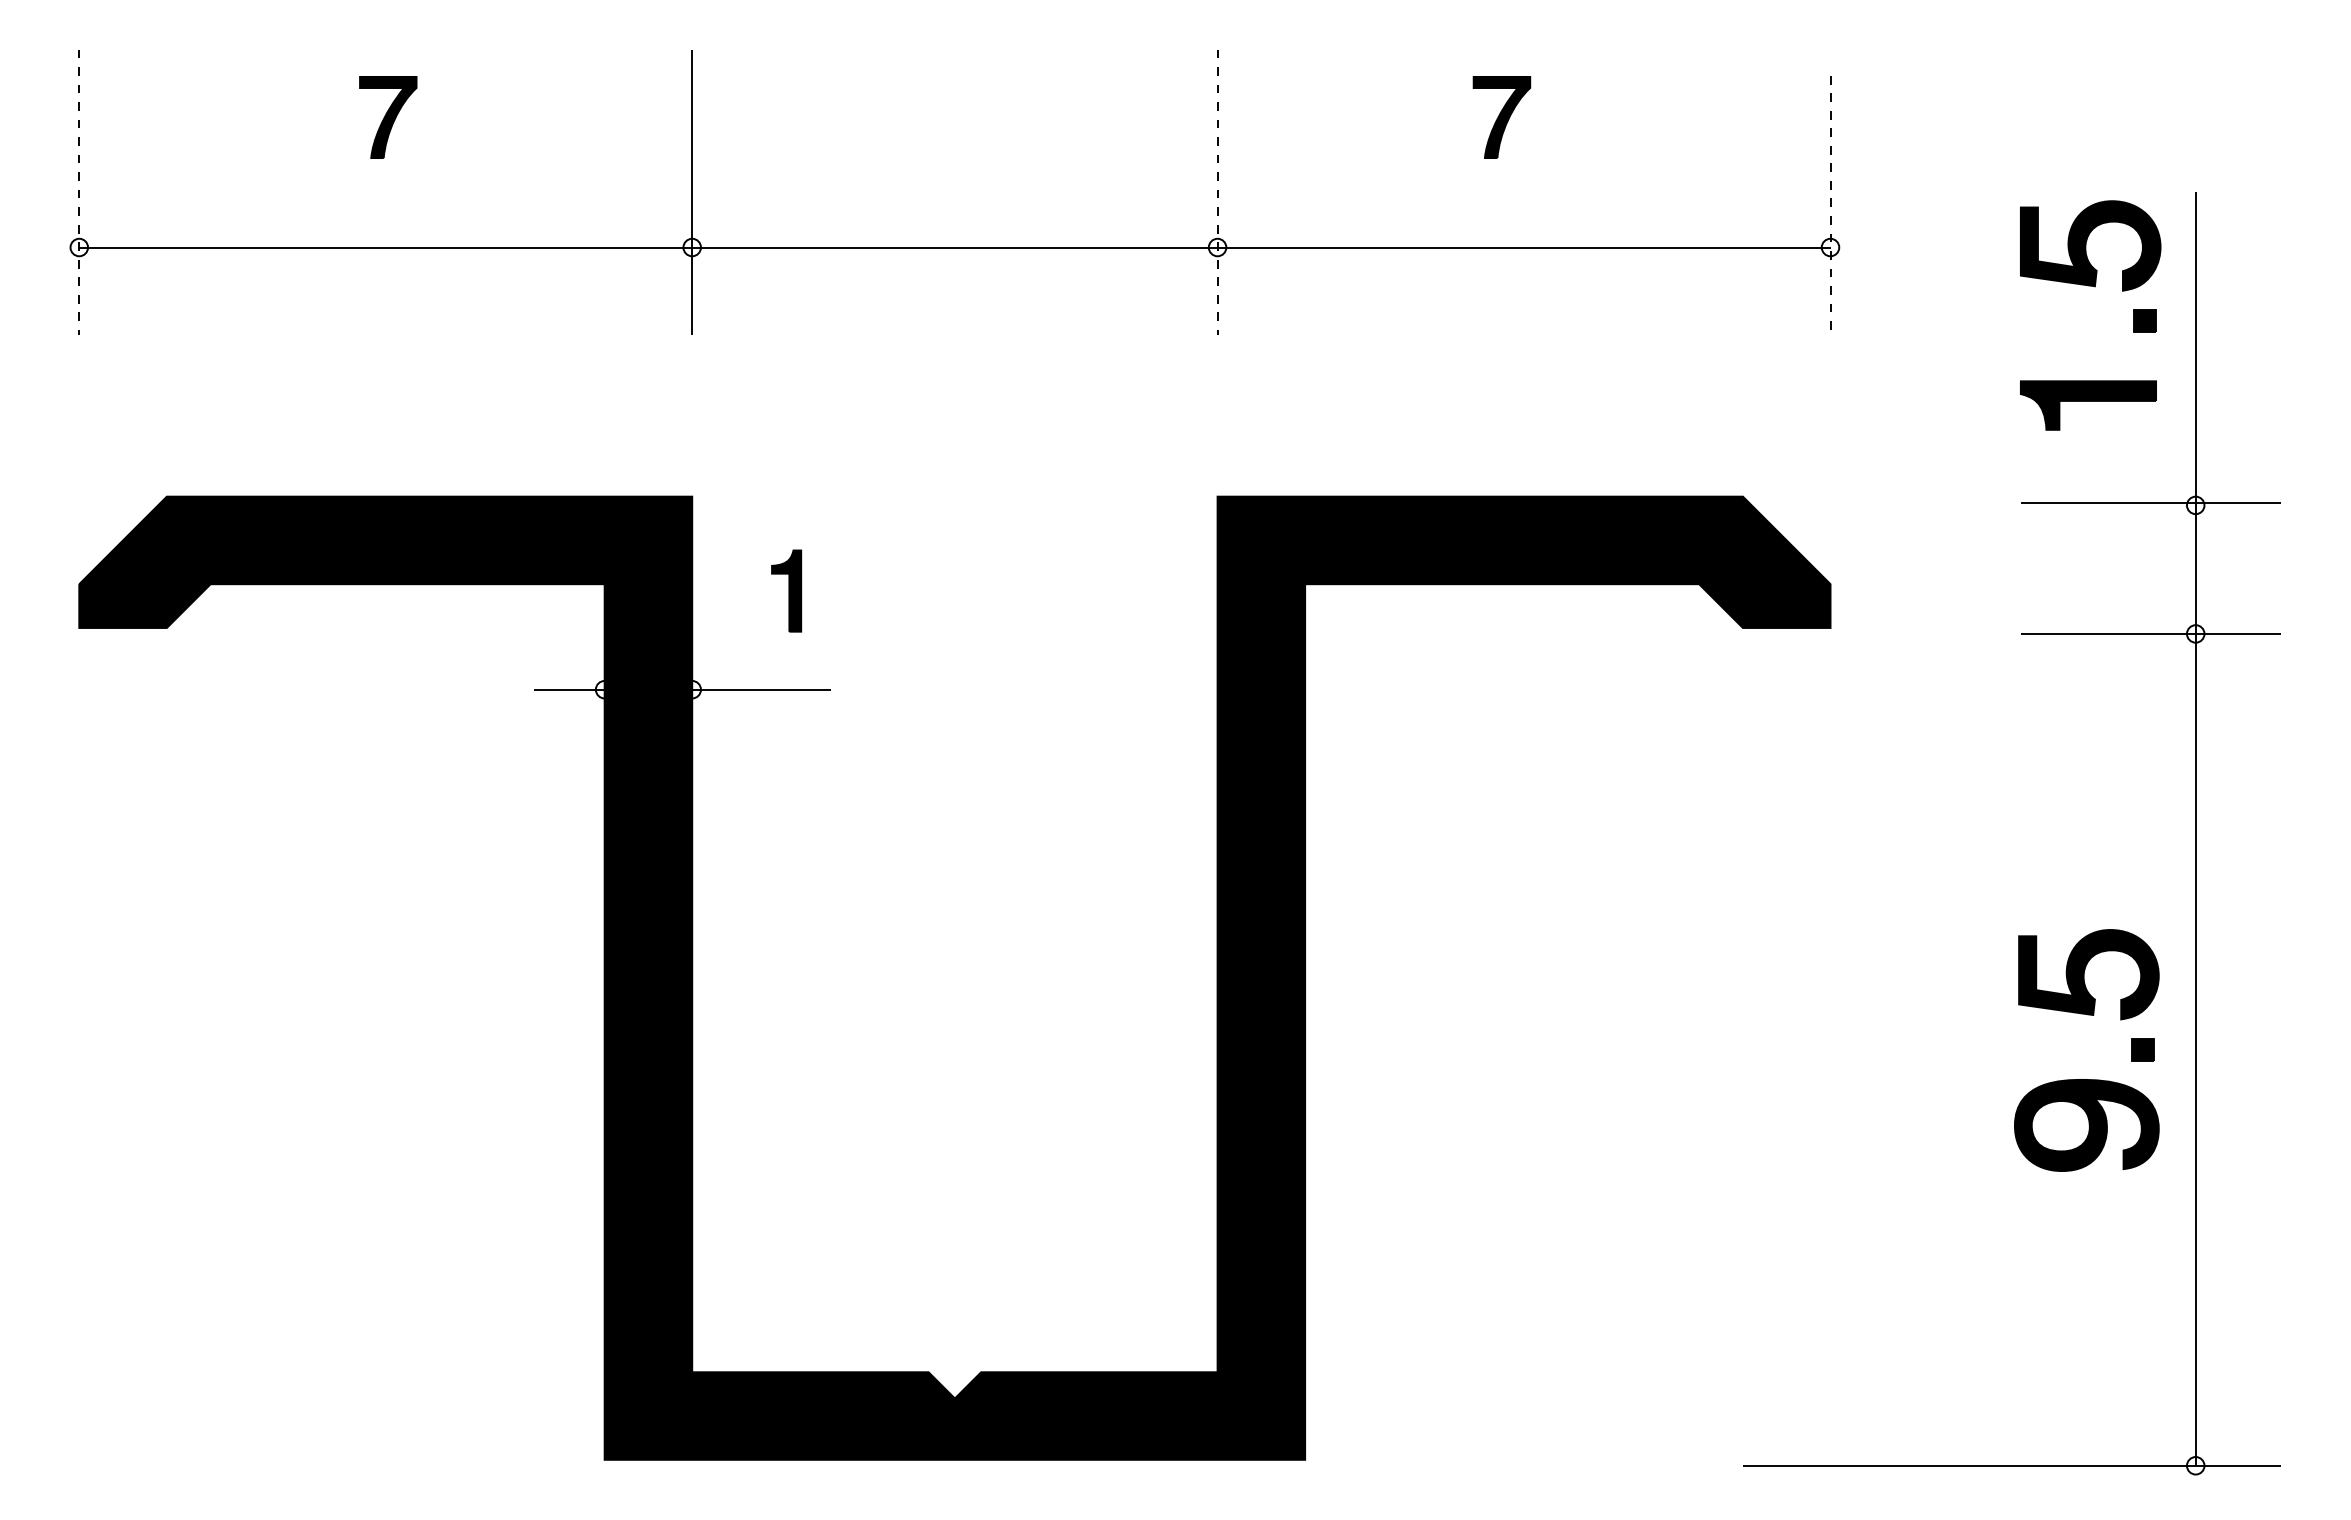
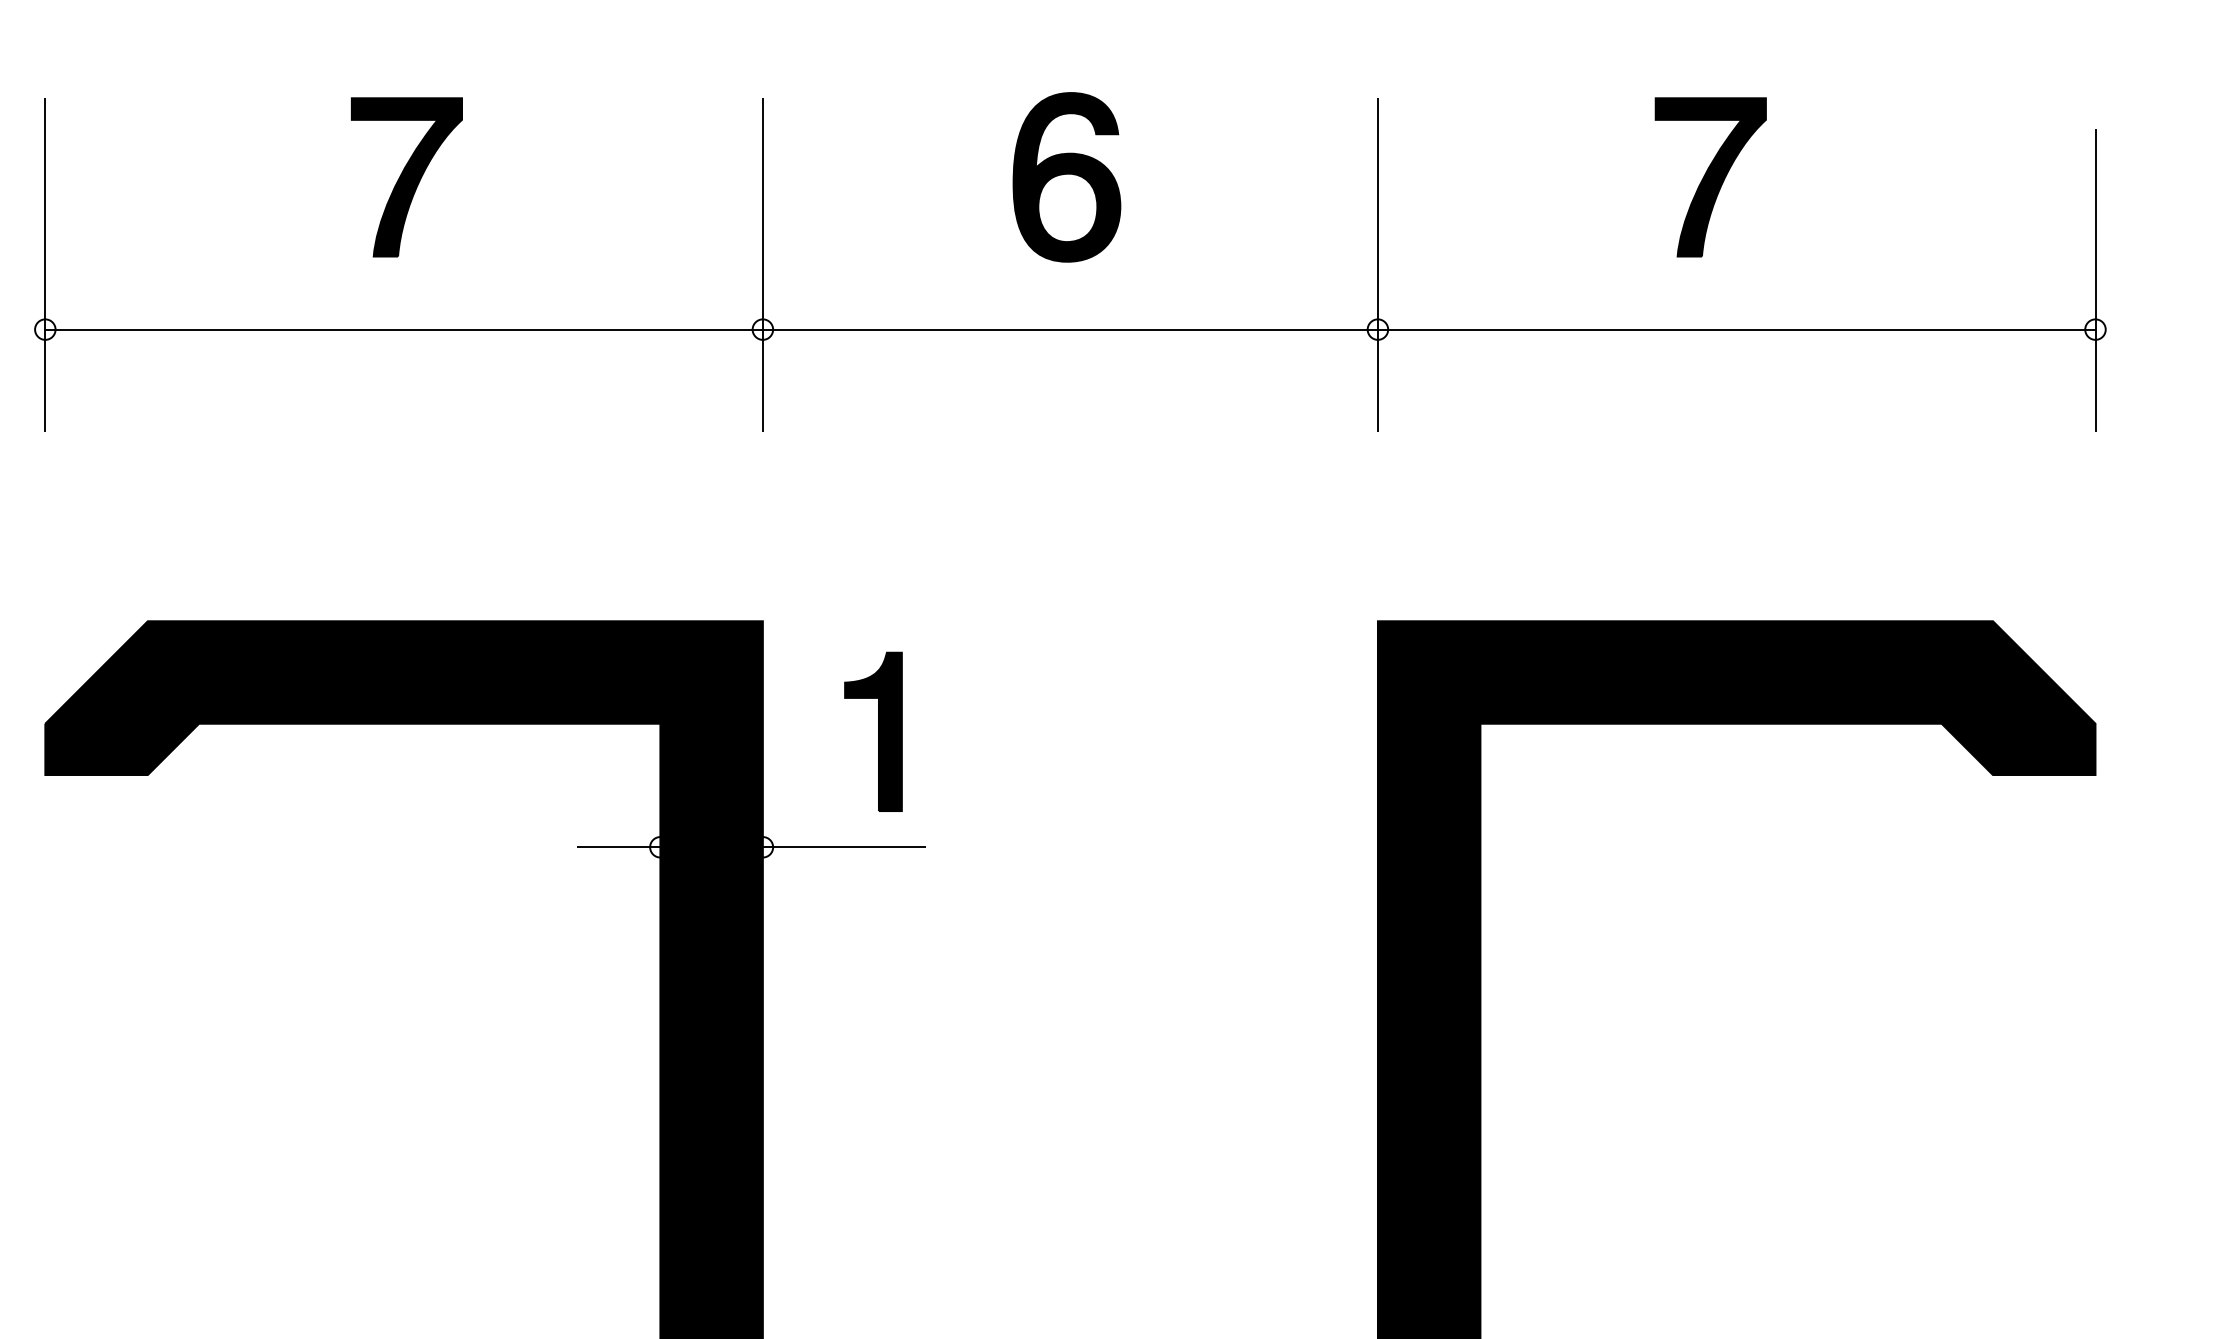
part: (388, 117) -> (407, 177), size x1.67
part: (951, 117) -> (1066, 177), added
part: (1501, 117) -> (1710, 177), size x1.67
line: (79, 192) -> (45, 265), dashed -> solid
line: (1217, 192) -> (1377, 265), dashed -> solid
line: (1830, 205) -> (2095, 280), dashed -> solid
part: (786, 590) -> (873, 731), size x1.67

